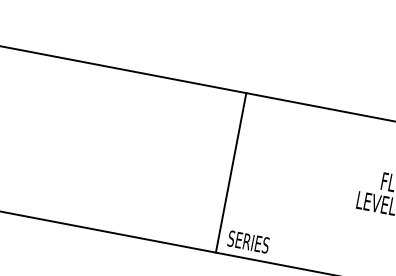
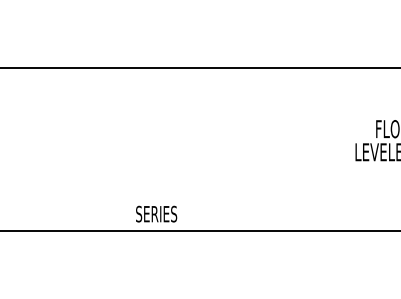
line: (231, 172) -> (226, 149), removed
text: (248, 241) -> (156, 213), moved

